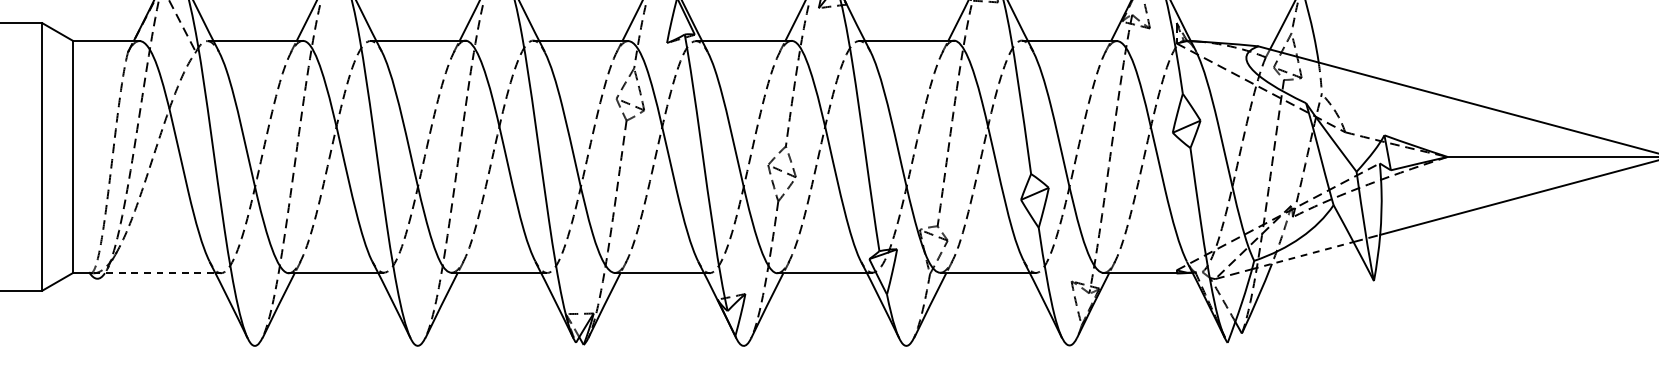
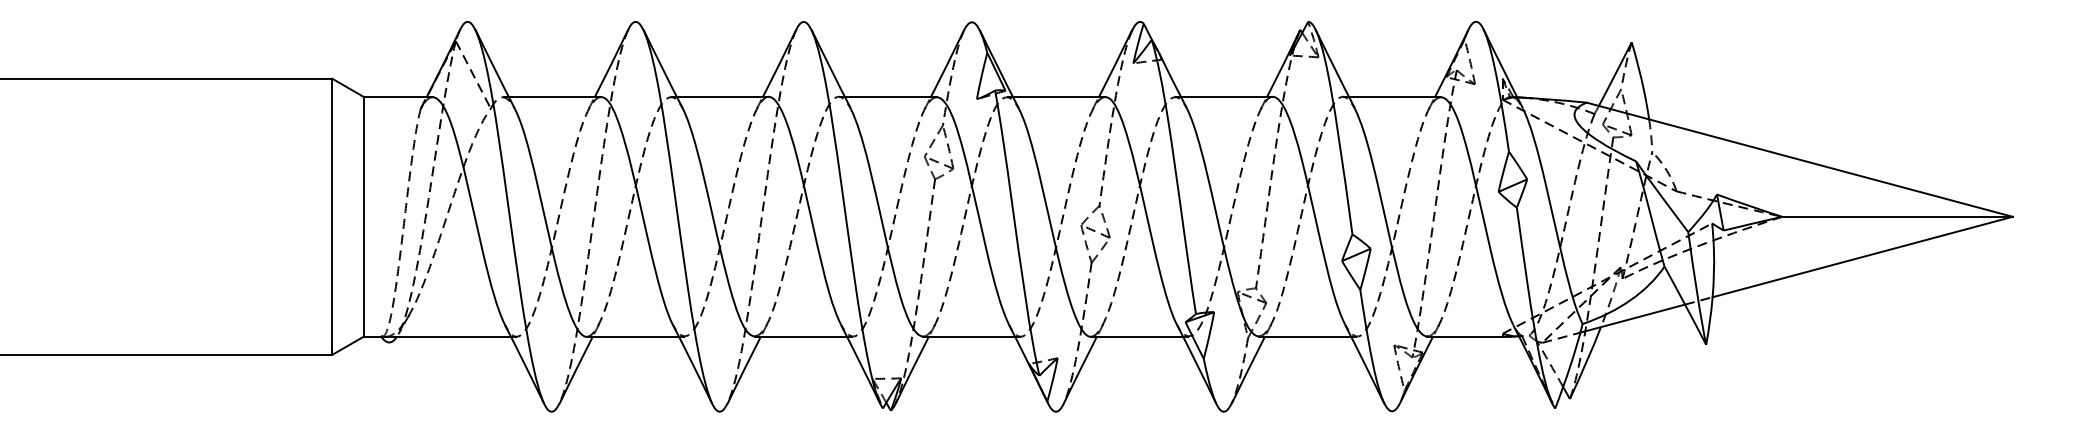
line: (1303, 255) -> (1633, 318), dashed -> solid
line: (154, 272) -> (448, 336), dashed -> solid

